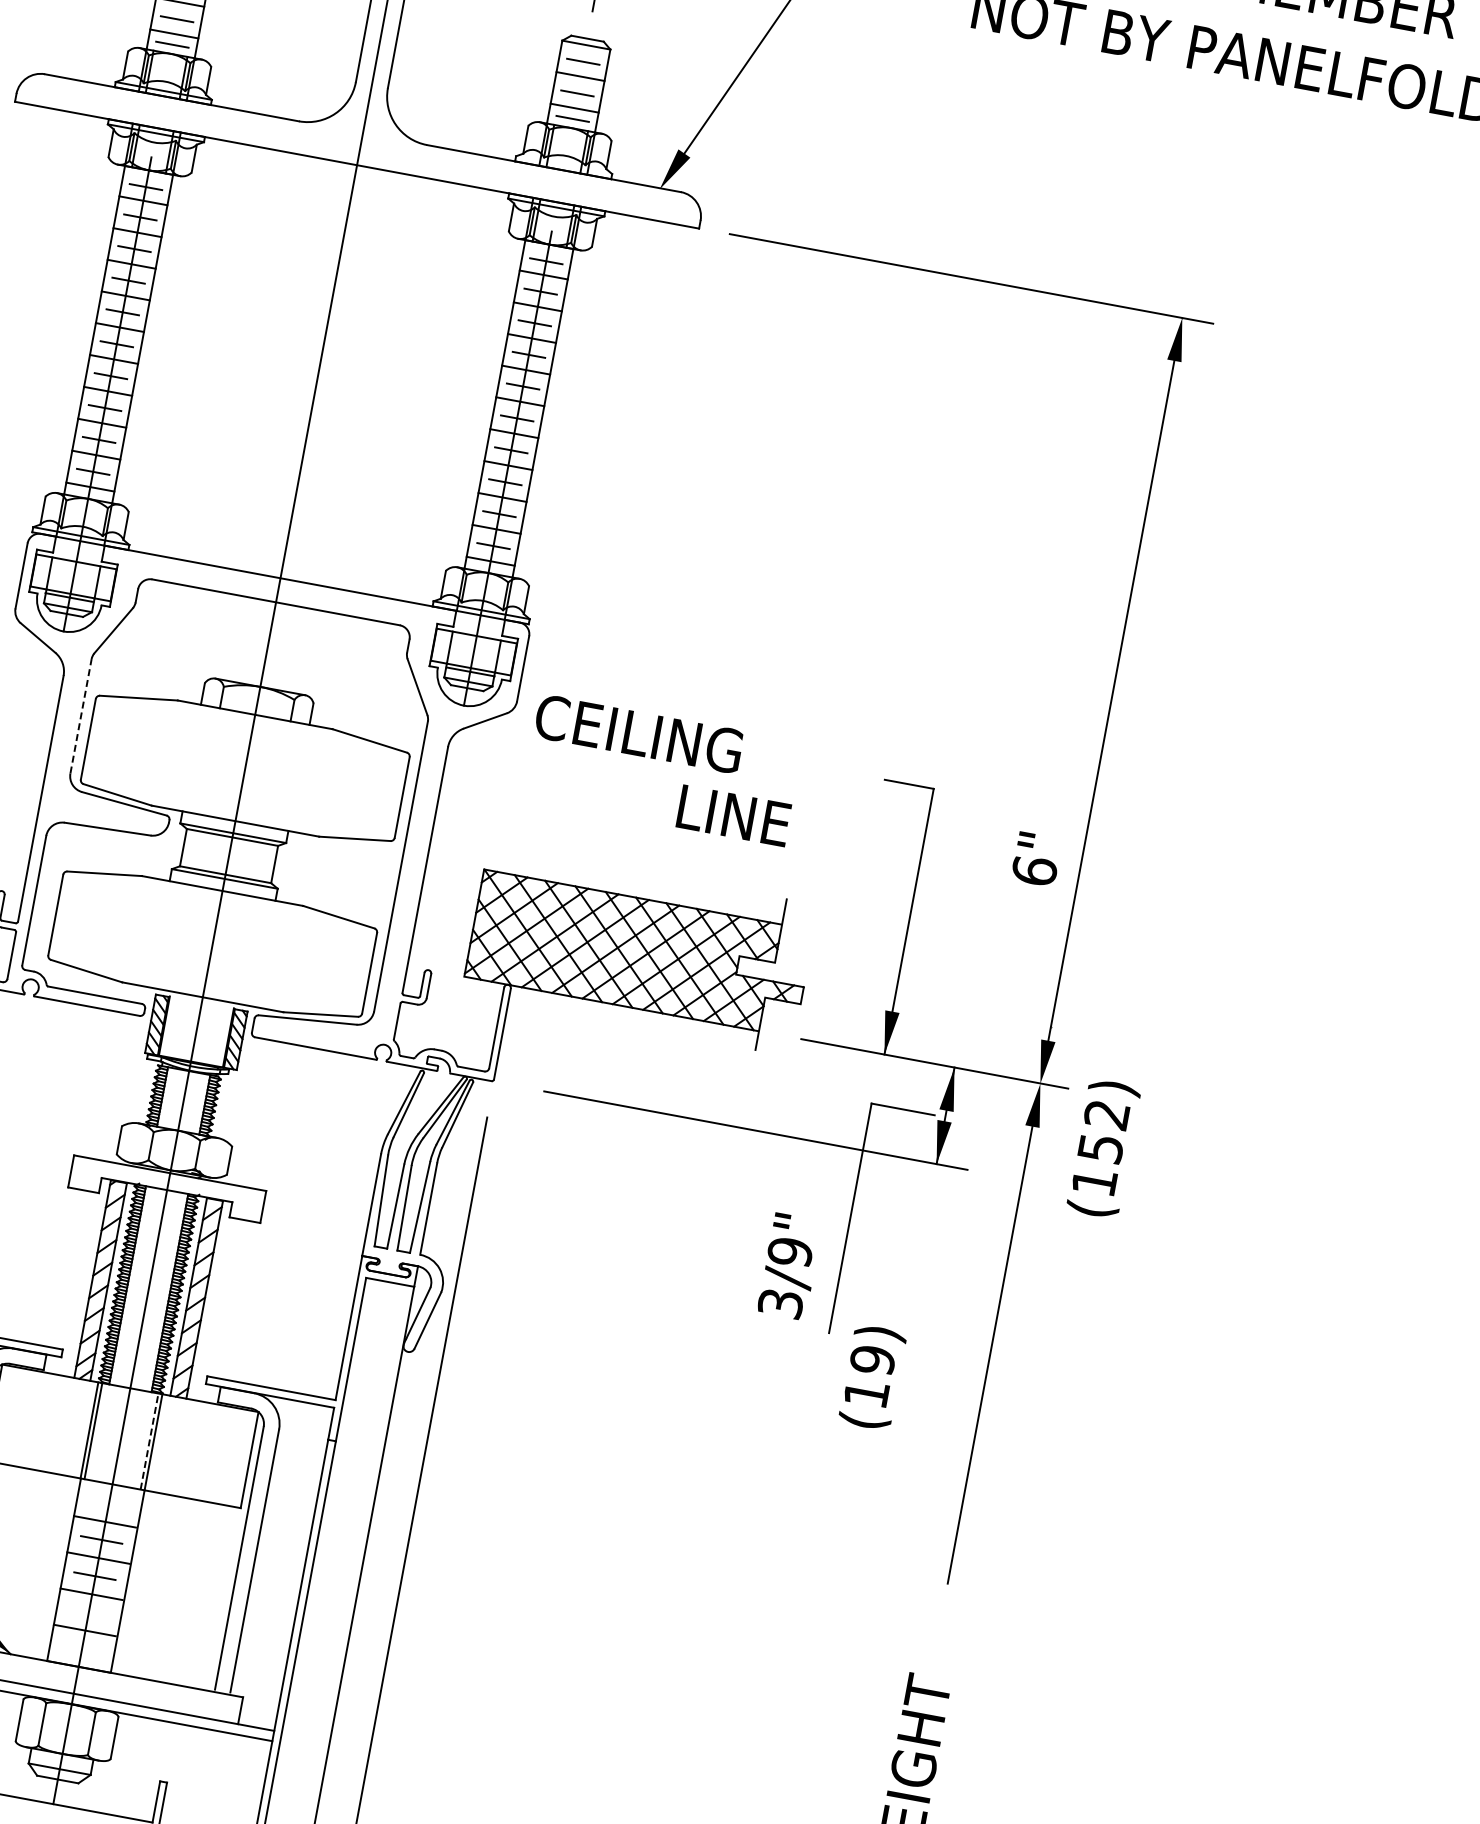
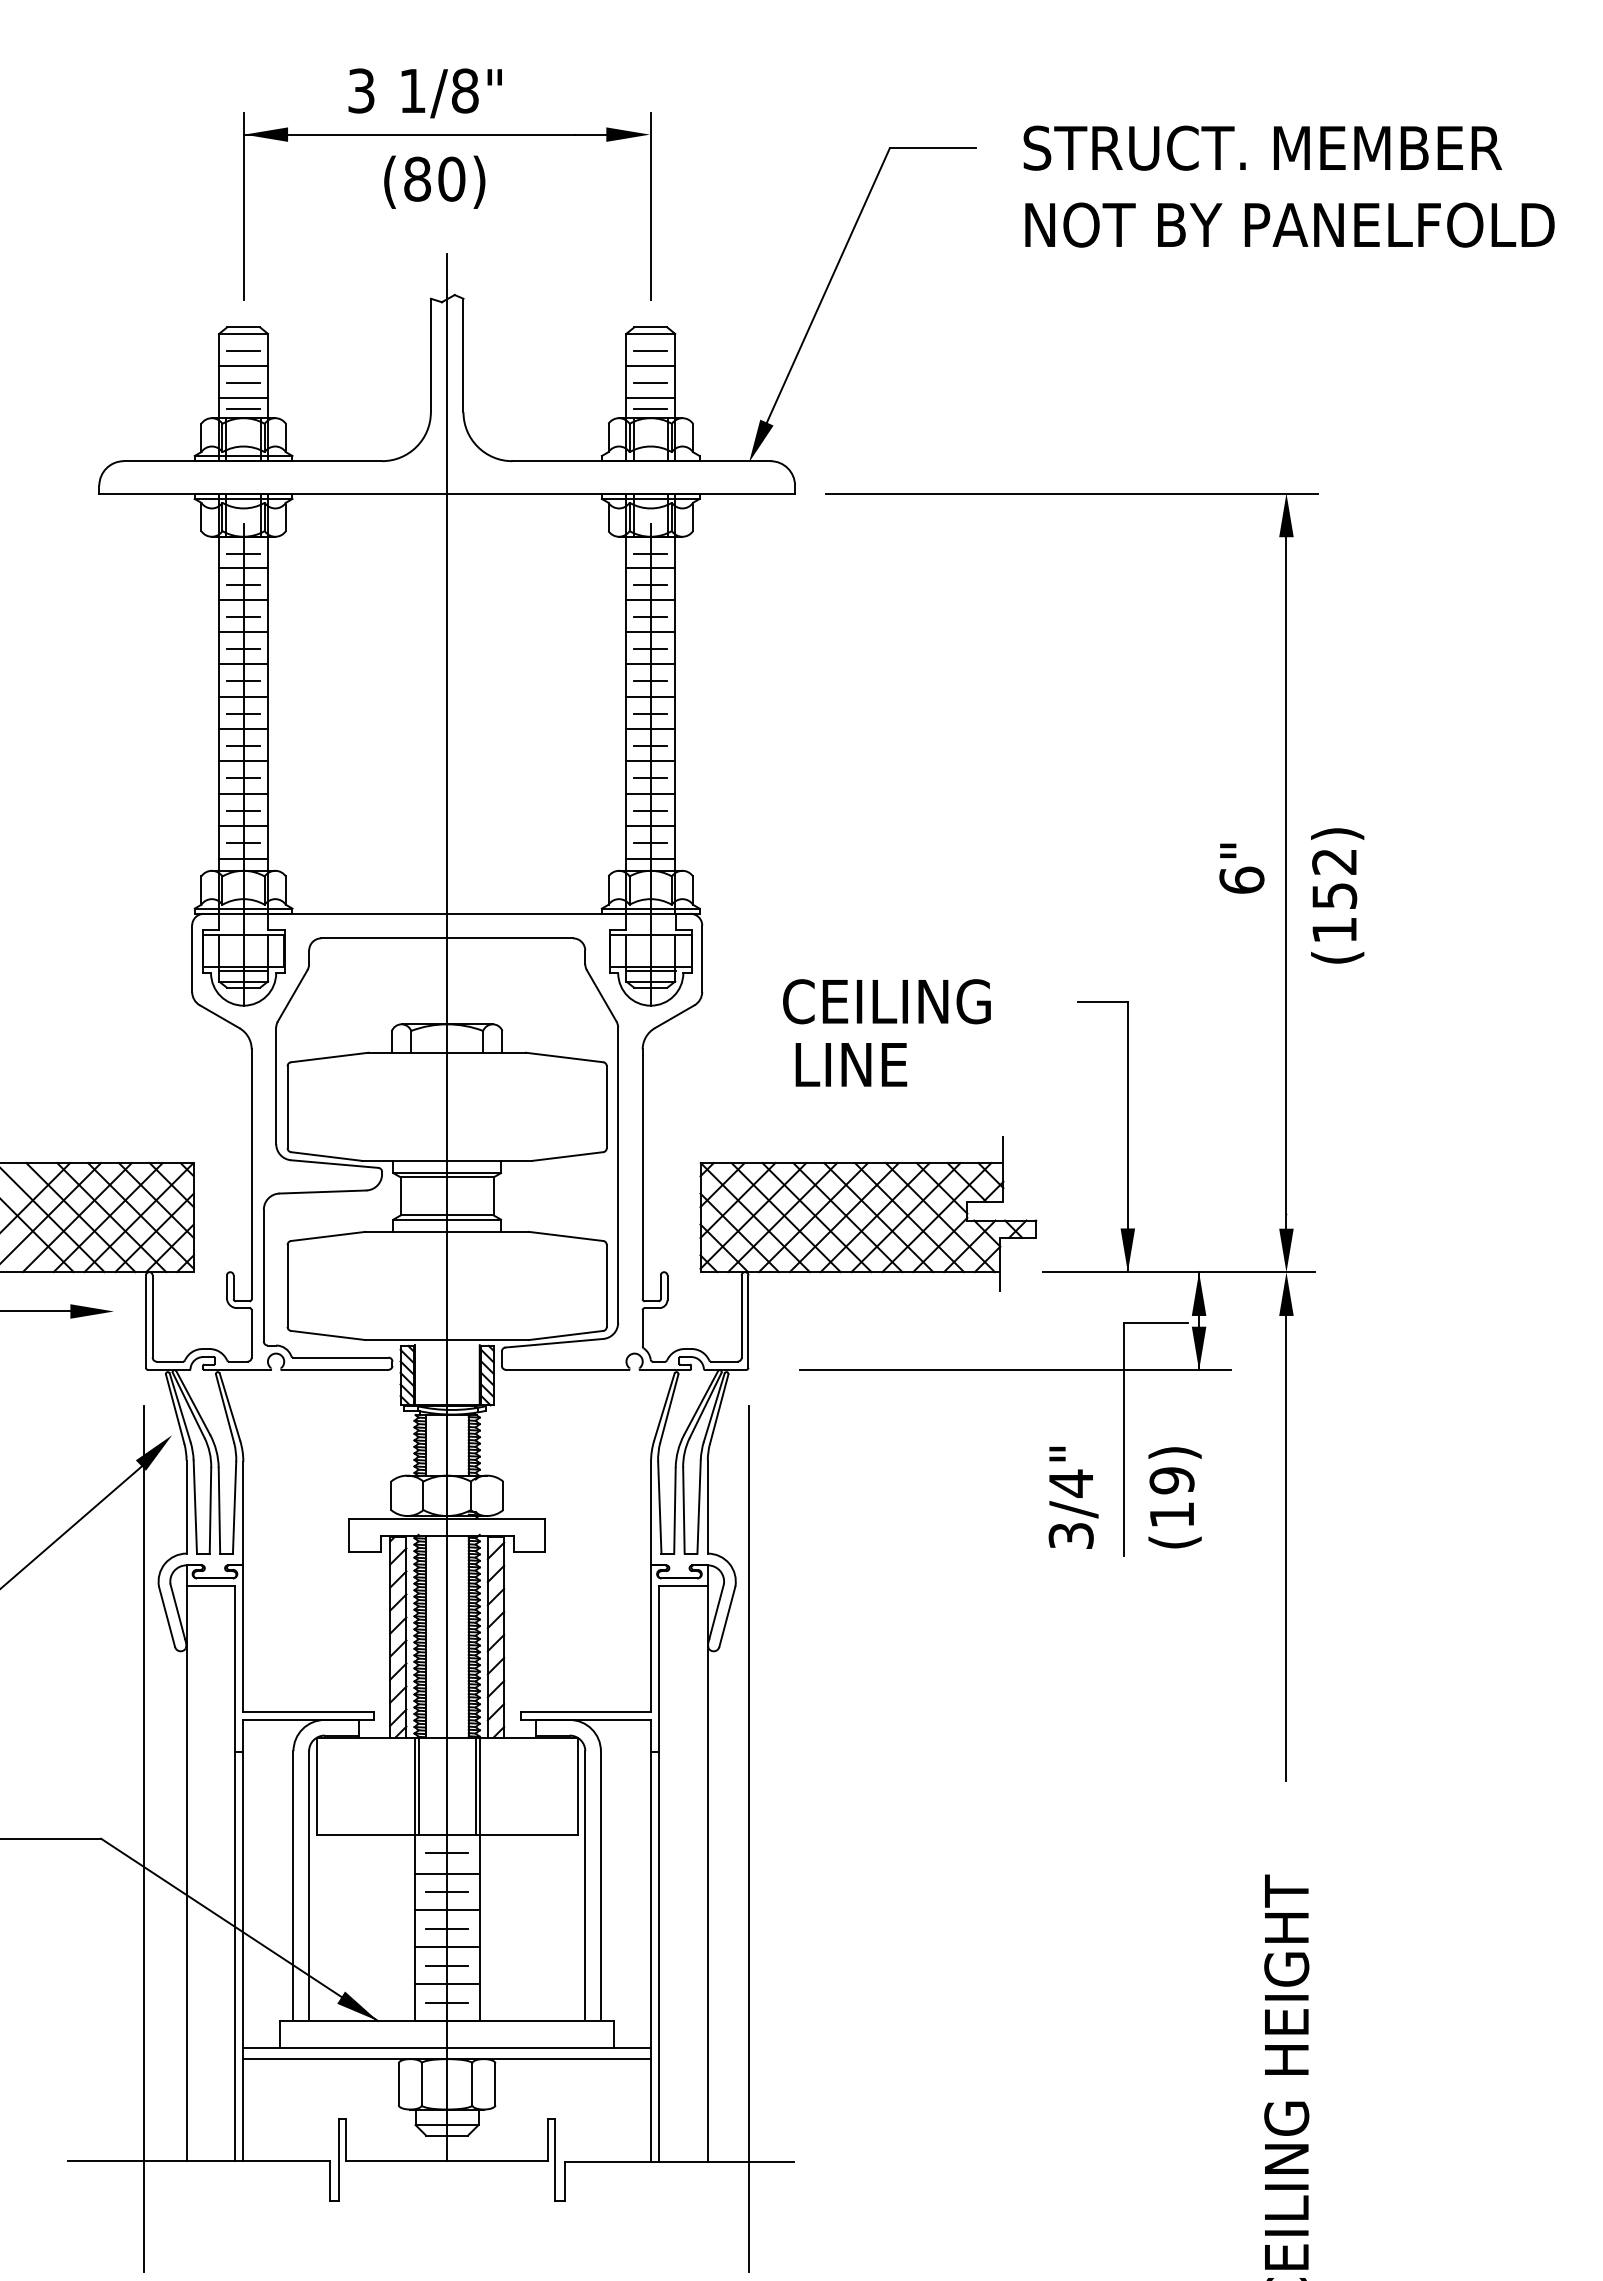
line: (81, 715) -> (276, 1085), dashed -> solid
text: (638, 733) -> (886, 1001), moved
text: (734, 815) -> (851, 1064), moved
text: (1036, 859) -> (1241, 868), moved
text: (1103, 1148) -> (1337, 895), moved
text: (789, 1251) -> (1070, 1483), 3/9" -> 3/4"
text: (872, 1377) -> (1174, 1497), moved
line: (149, 1441) -> (475, 1786), dashed -> solid
line: (108, 1502) -> (446, 1853), added
line: (88, 1612) -> (446, 1965), added
line: (81, 1648) -> (446, 2002), added

